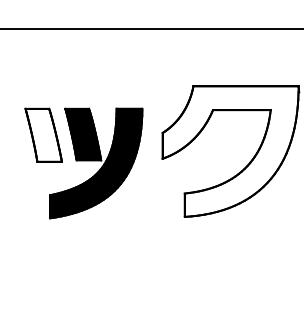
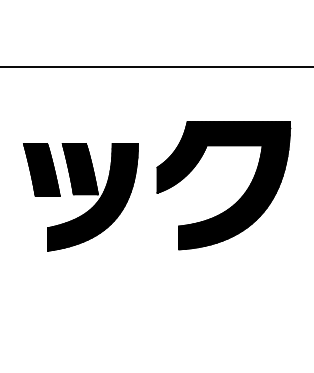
fill: (43, 134) -> (41, 169), added
fill: (230, 151) -> (223, 185), added

